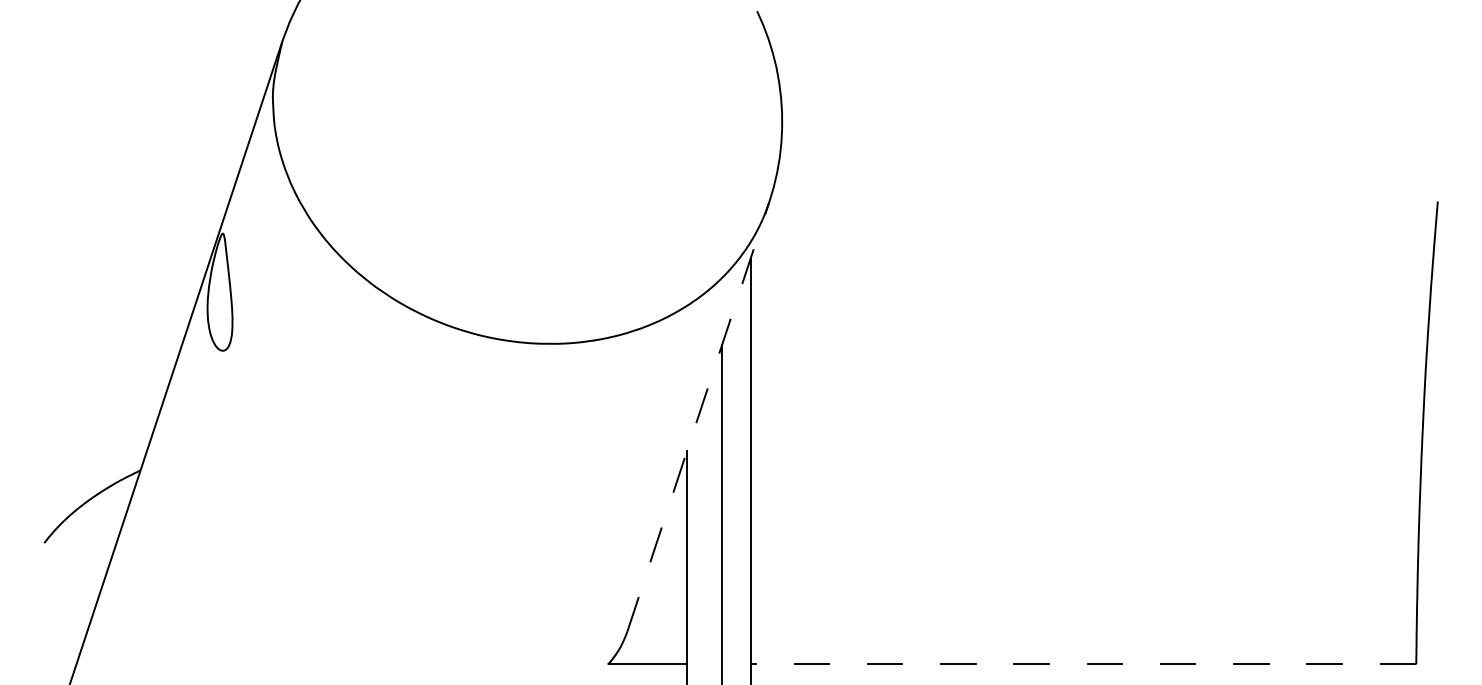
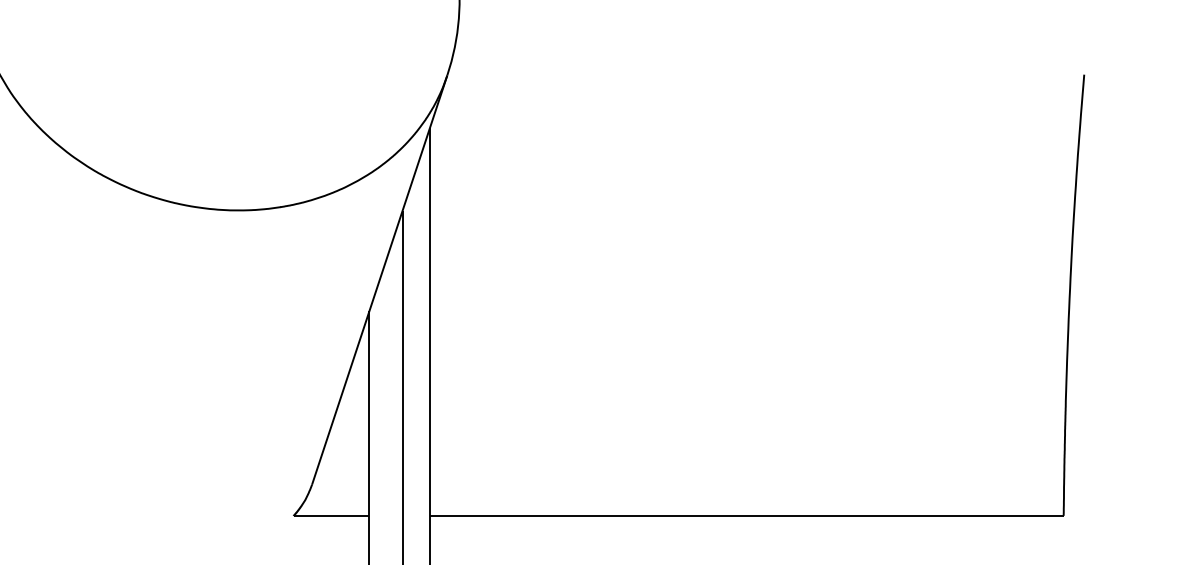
line: (698, 416) -> (379, 279), dashed -> solid
line: (1083, 664) -> (746, 515), dashed -> solid

